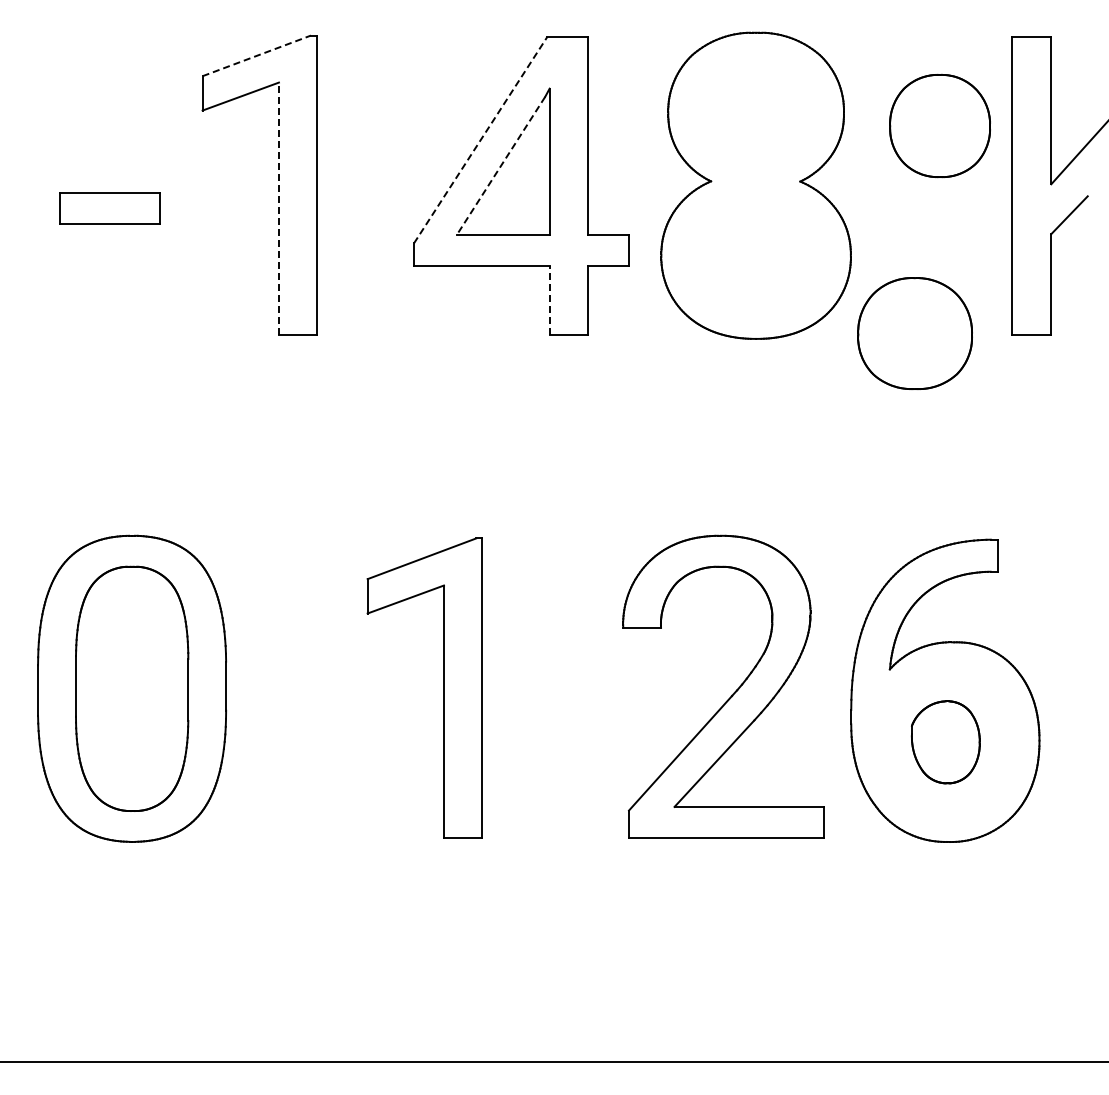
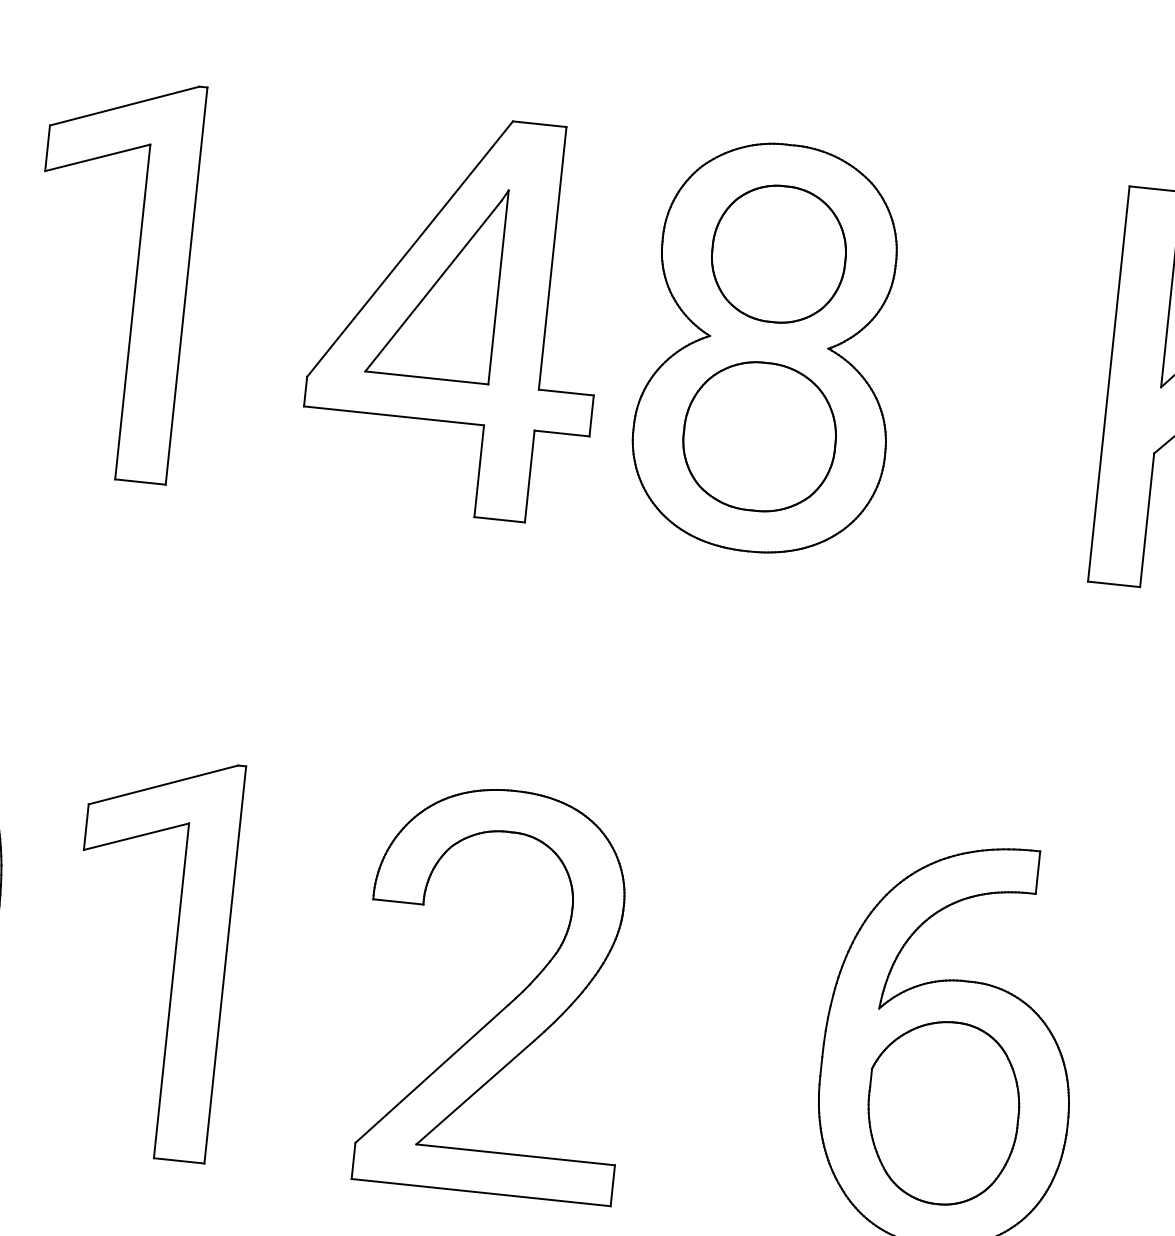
line: (256, 55) -> (124, 105), dashed -> solid
part: (939, 125) -> (778, 253), moved
line: (480, 140) -> (409, 249), dashed -> solid
line: (501, 165) -> (434, 285), dashed -> solid
line: (278, 208) -> (132, 311), dashed -> solid
line: (549, 300) -> (478, 471), dashed -> solid
part: (914, 333) -> (759, 436), moved
part: (443, 687) -> (174, 958), moved
part: (731, 694) -> (507, 1003), moved
part: (945, 742) -> (942, 1113), size x1.67

